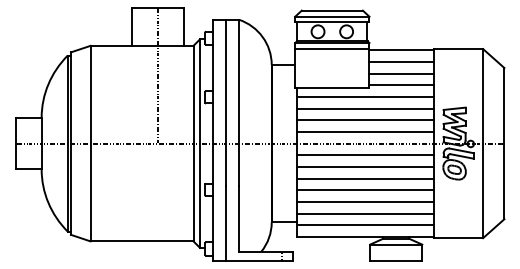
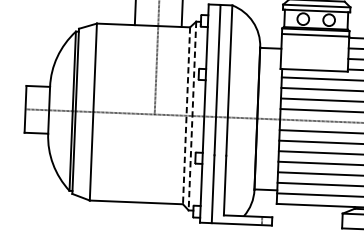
line: (193, 143) -> (186, 115), solid -> dashed
line: (200, 144) -> (192, 116), solid -> dashed

